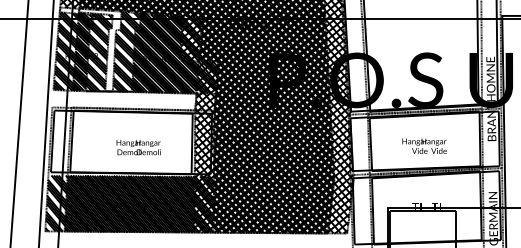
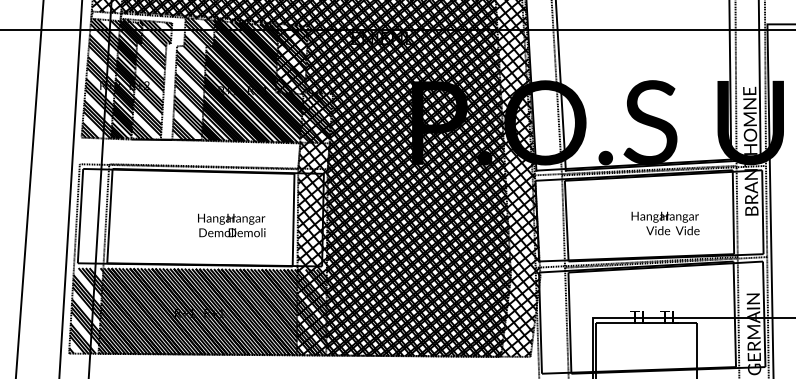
text: (424, 145) -> (665, 222), moved
text: (138, 147) -> (231, 225), moved

